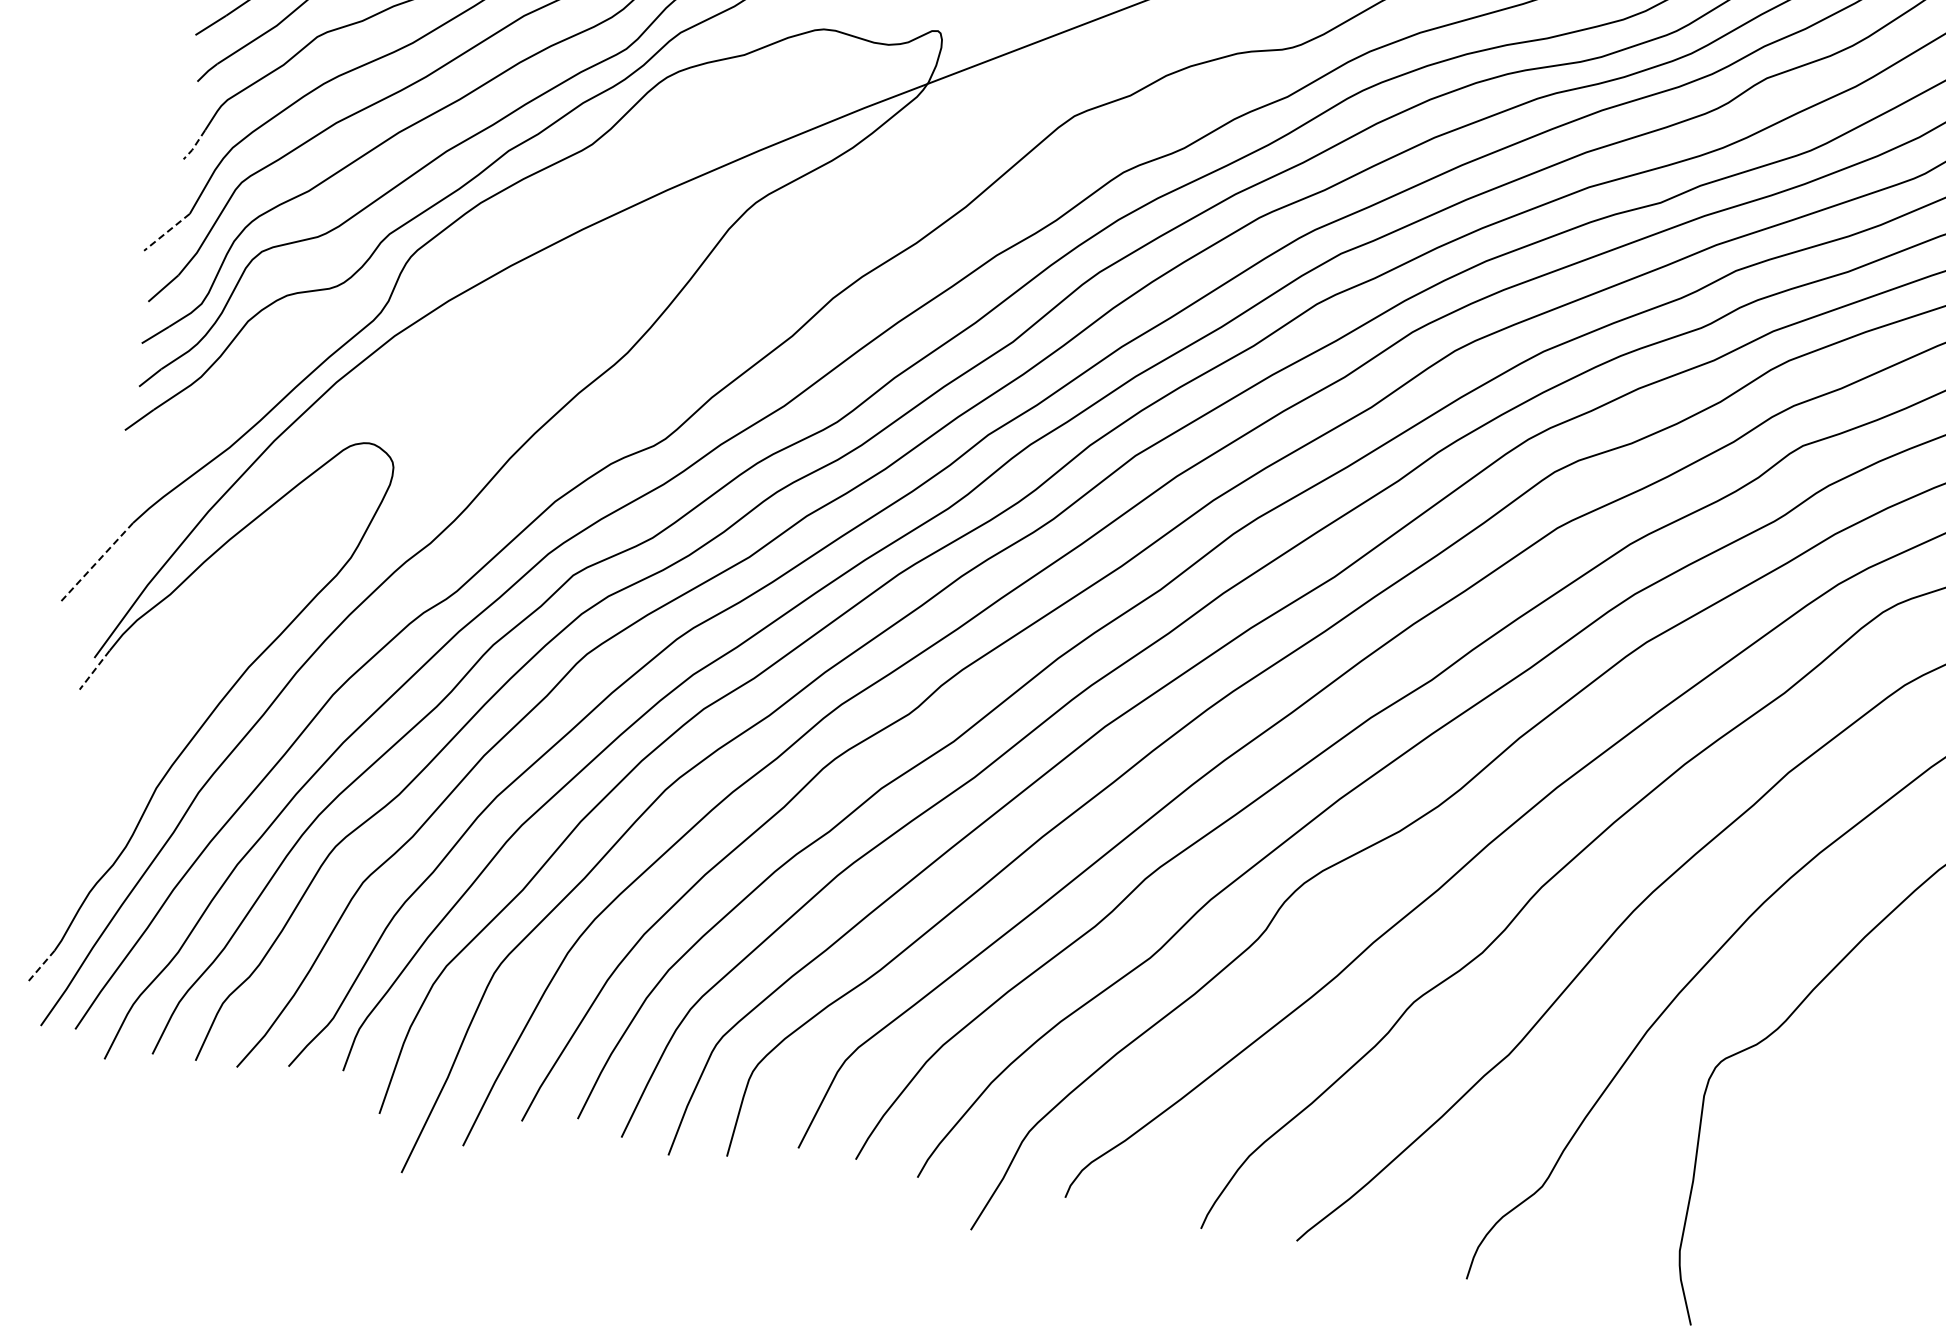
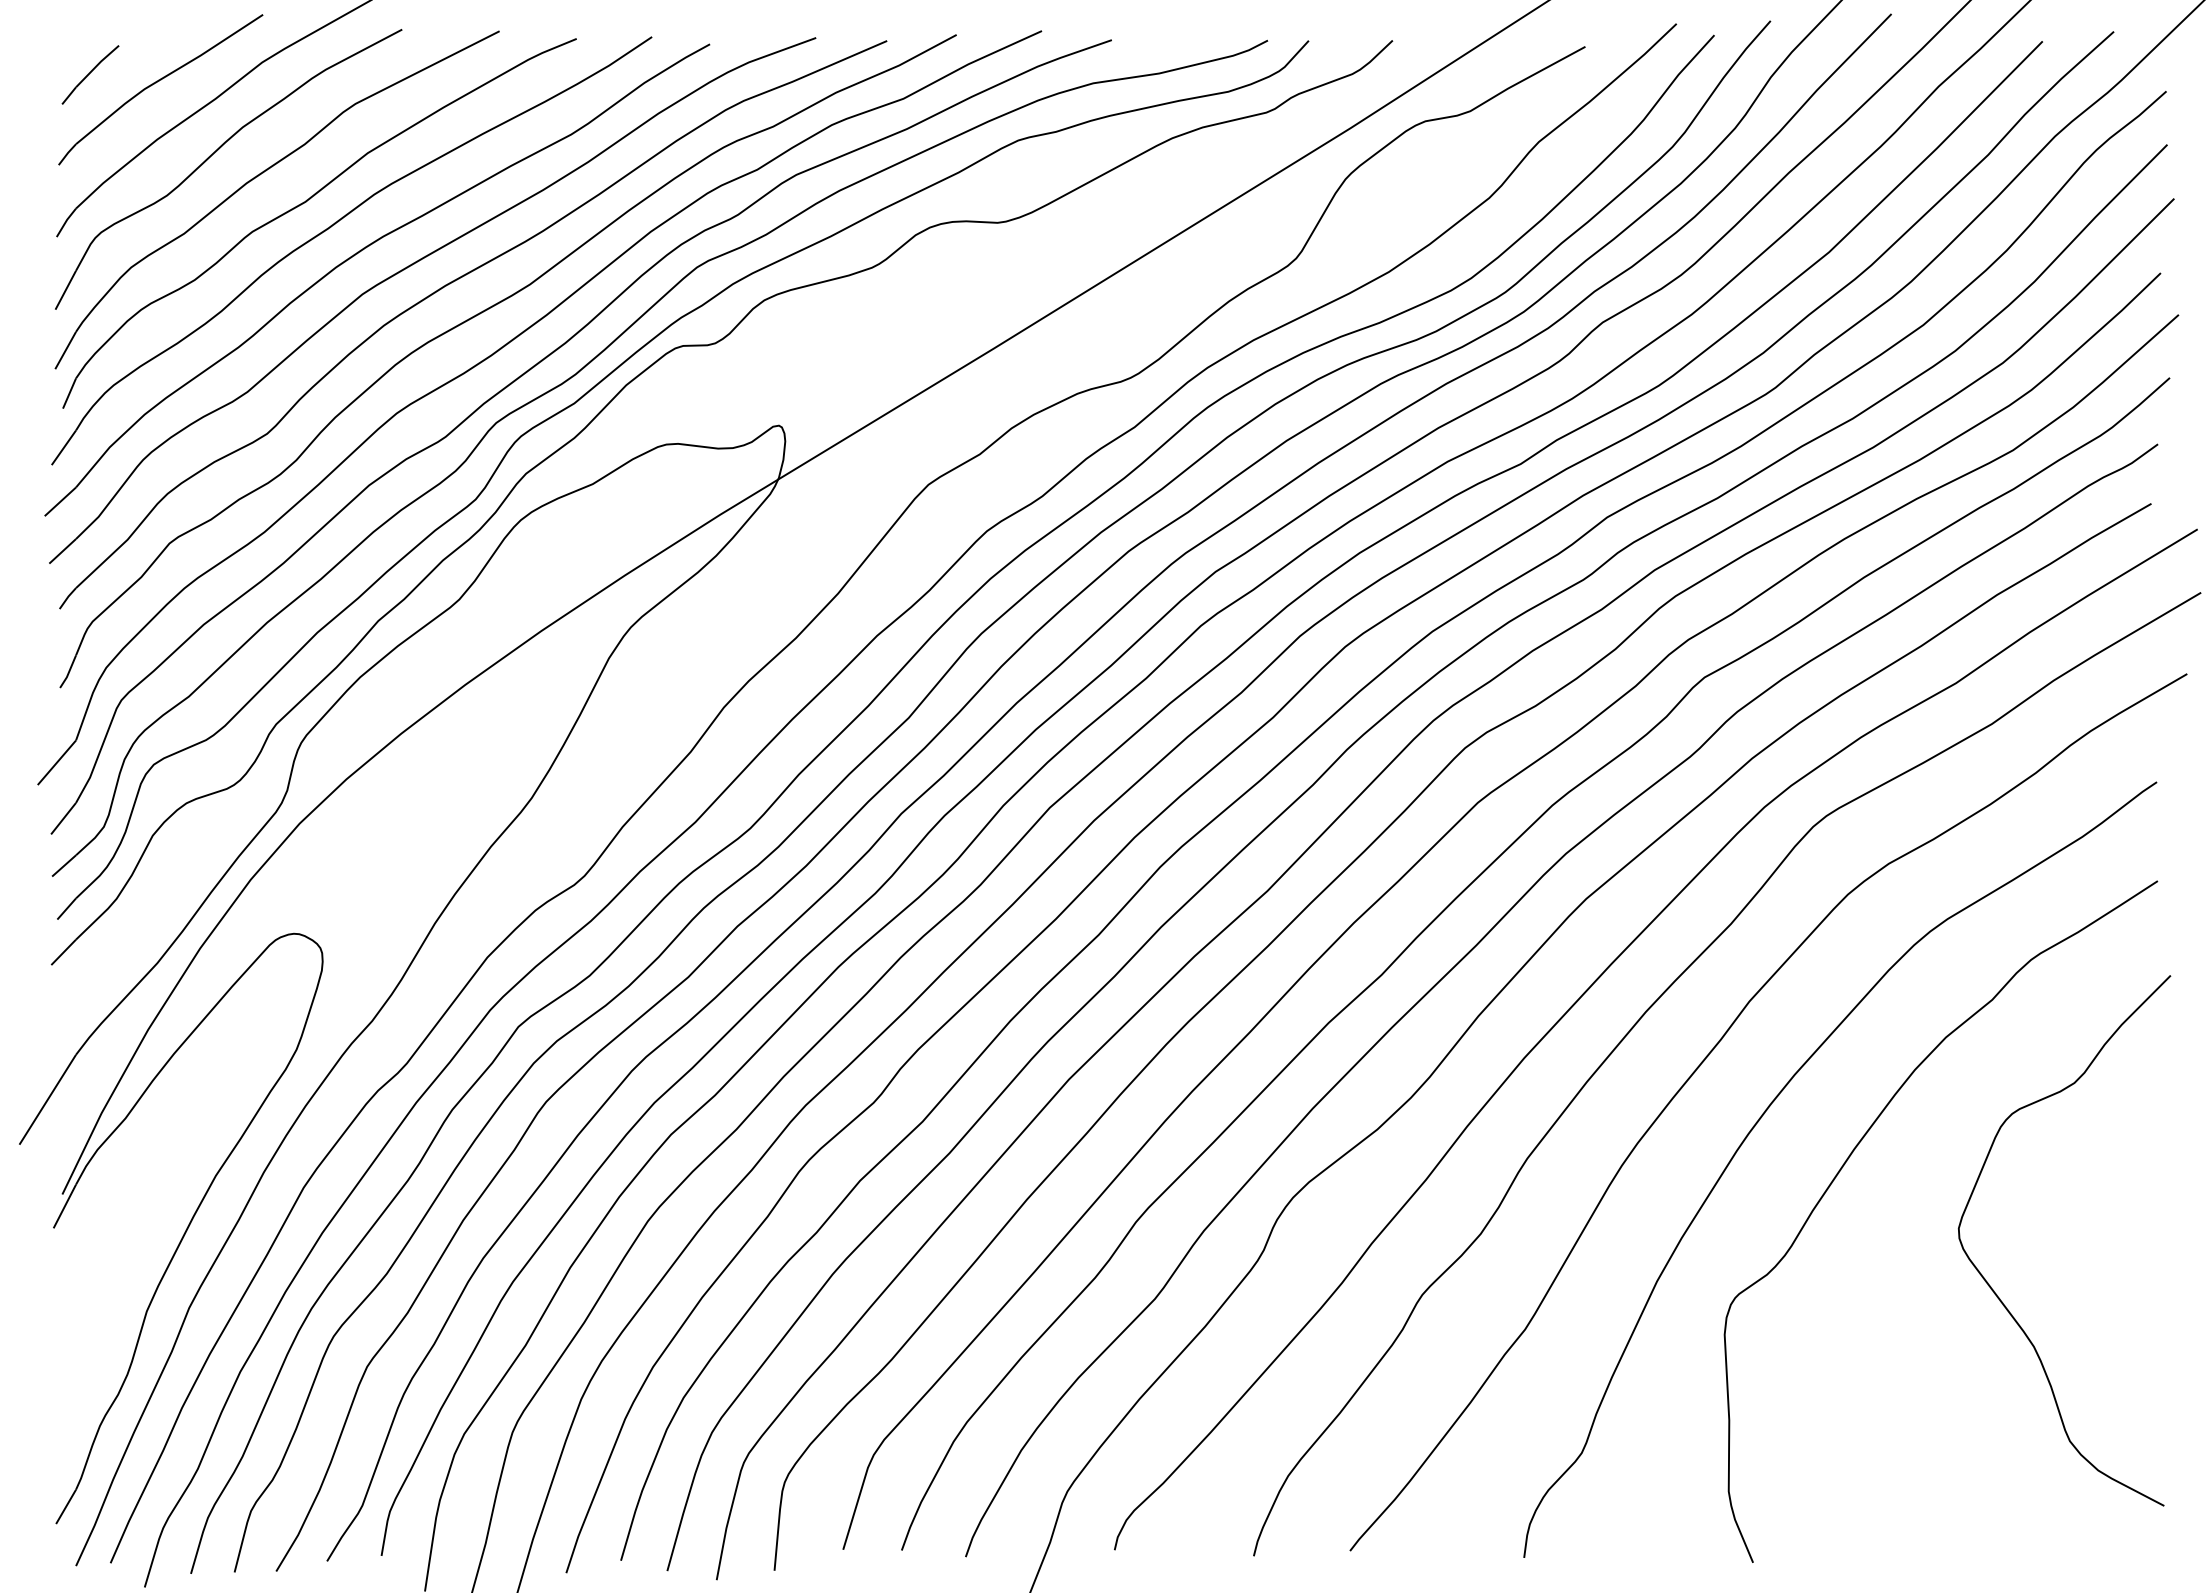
line: (194, 145) -> (68, 672), dashed -> solid
line: (166, 232) -> (56, 763), dashed -> solid
line: (96, 562) -> (47, 1100), dashed -> solid
line: (94, 670) -> (64, 1206), dashed -> solid
line: (42, 965) -> (66, 1506), dashed -> solid

